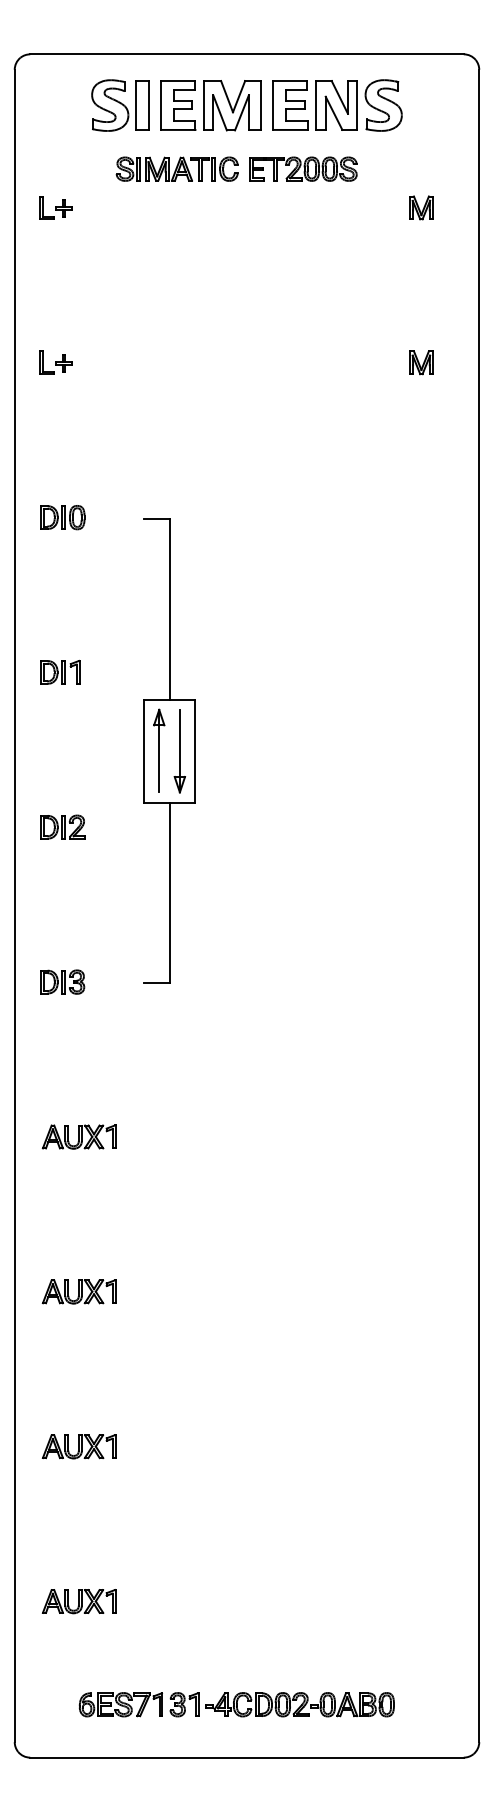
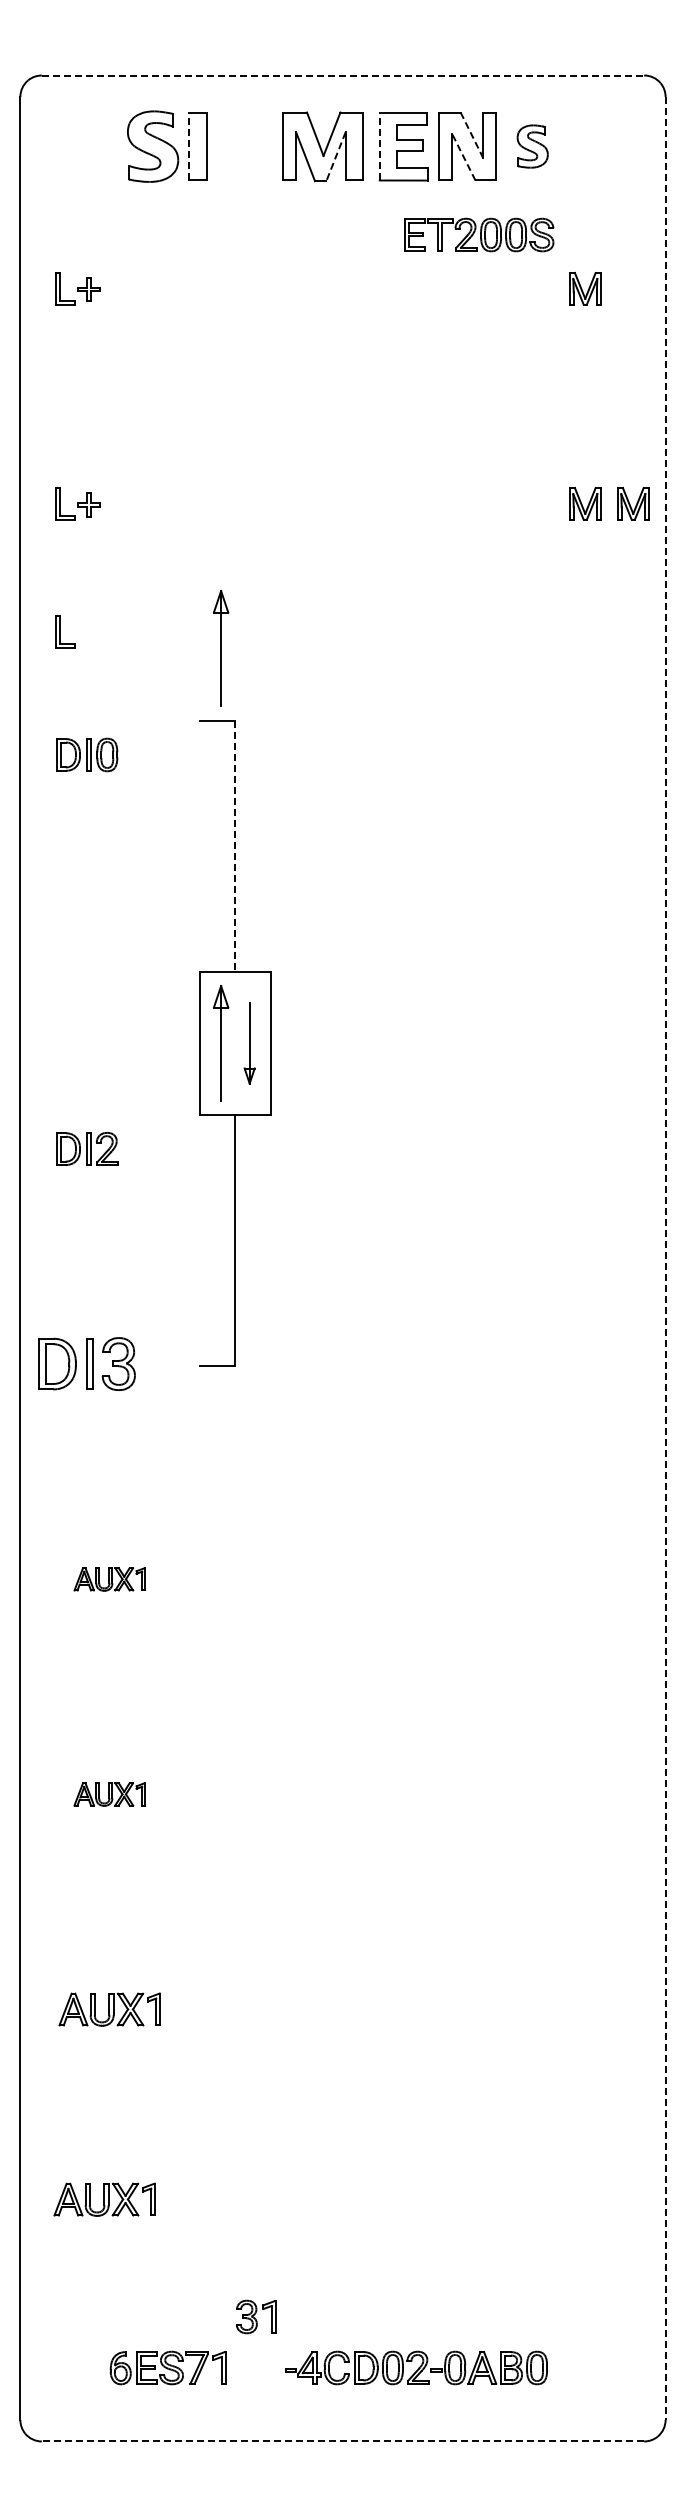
line: (247, 54) -> (343, 75), solid -> dashed
line: (340, 97) -> (472, 135), solid -> dashed
line: (135, 105) -> (188, 146), solid -> dashed
part: (178, 105) -> (247, 146), removed
line: (273, 105) -> (379, 146), solid -> dashed
part: (383, 105) -> (532, 146), size x0.6
line: (241, 113) -> (335, 157), solid -> dashed
line: (333, 113) -> (463, 157), solid -> dashed
part: (176, 168) -> (245, 234), removed
part: (303, 168) -> (479, 234), moved
part: (456, 362) -> (633, 503), added
part: (47, 454) -> (65, 631), added
part: (159, 466) -> (221, 648), added
part: (63, 517) -> (87, 754), moved
line: (169, 609) -> (235, 846), solid -> dashed
part: (60, 672) -> (83, 933), removed
part: (179, 751) -> (249, 1043), size x0.7
line: (479, 906) -> (665, 1258), solid -> dashed
part: (62, 982) -> (86, 1364), size x1.6
part: (78, 1137) -> (109, 1579), size x0.7
part: (78, 1291) -> (109, 1794), size x0.7
part: (78, 1601) -> (104, 2199), moved
part: (184, 1704) -> (256, 2316), moved
line: (246, 1757) -> (342, 2441), solid -> dashed

